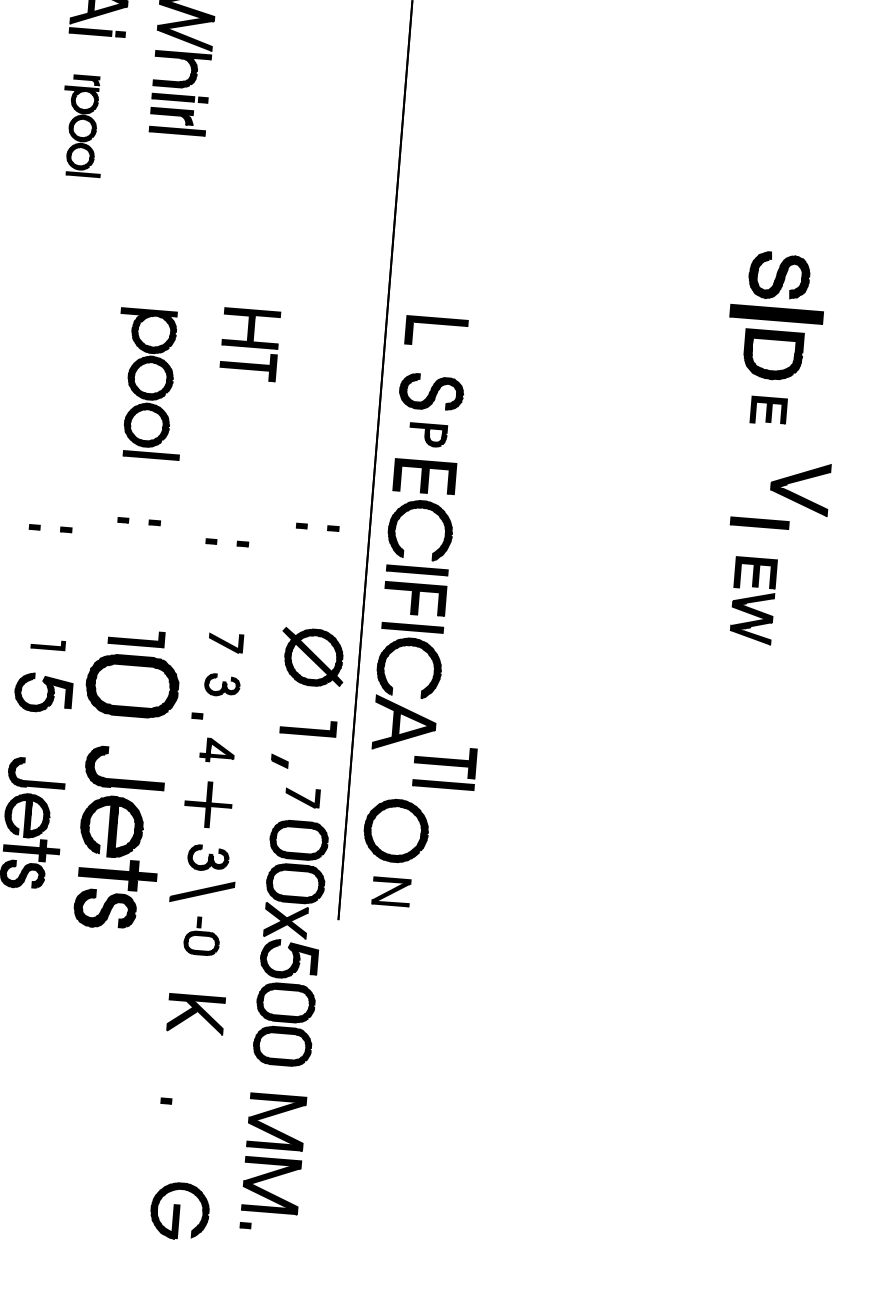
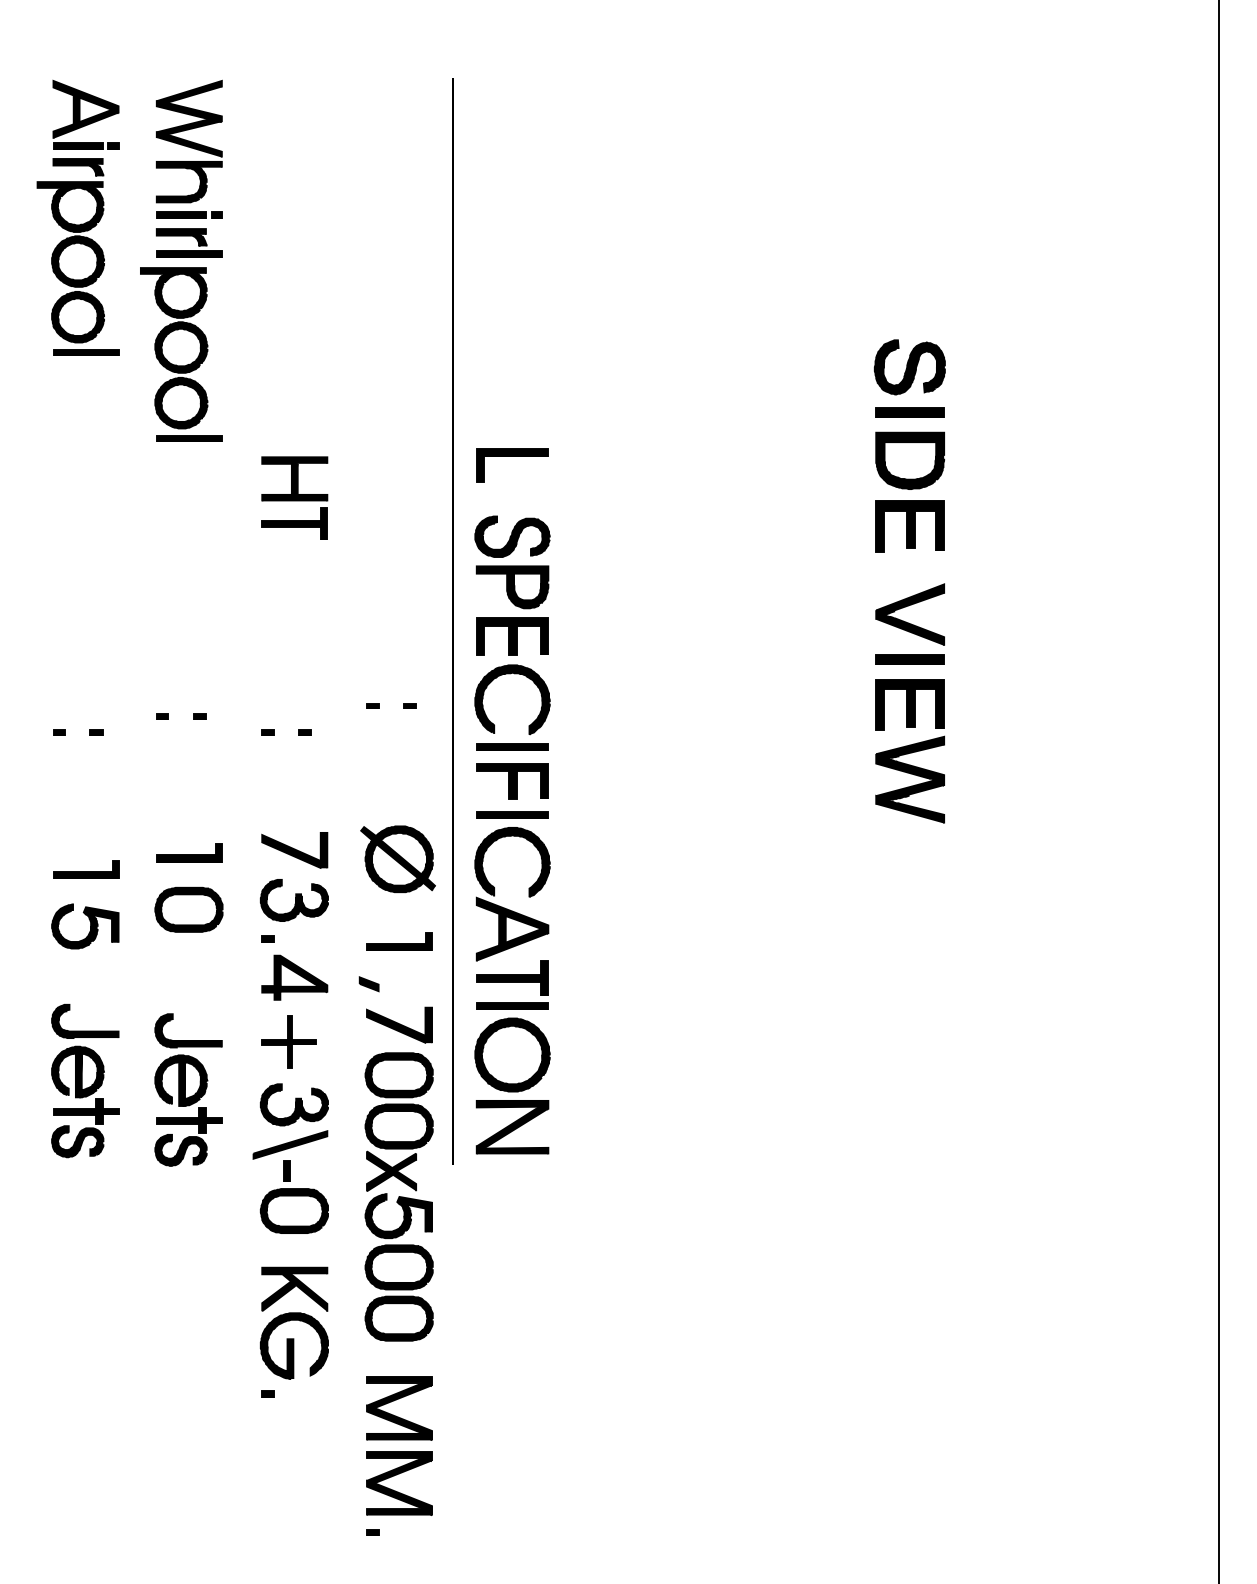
part: (82, 125) -> (77, 256), size x1.67
part: (775, 314) -> (909, 412), size x0.62
part: (150, 384) -> (181, 354), moved
part: (768, 410) -> (909, 526), size x1.67
part: (428, 435) -> (512, 587), size x1.67
part: (797, 482) -> (906, 607), moved
part: (752, 601) -> (909, 751), size x1.43
part: (225, 643) -> (294, 850), size x1.67
part: (48, 644) -> (86, 869), size x1.67
part: (132, 685) -> (188, 909), size x0.62
part: (222, 685) -> (294, 900), size x1.67
part: (217, 750) -> (294, 977), size x1.67
part: (444, 767) -> (512, 984), moved
part: (302, 797) -> (399, 1024), size x1.67
part: (119, 838) -> (188, 1089), size x0.71
part: (208, 857) -> (294, 1104), size x1.43
part: (391, 892) -> (512, 1127), size x1.67
part: (202, 935) -> (294, 1196), size x1.67
part: (180, 1210) -> (294, 1345), moved

